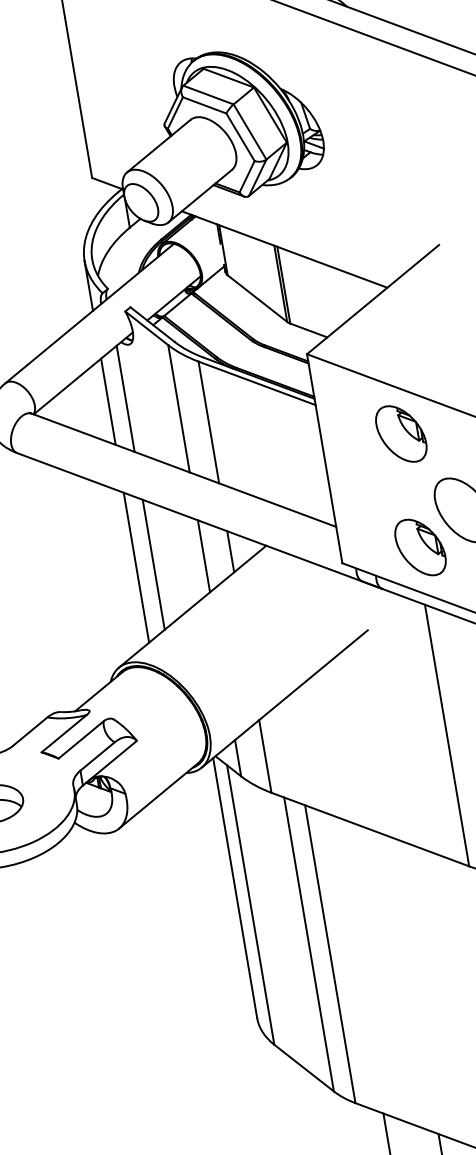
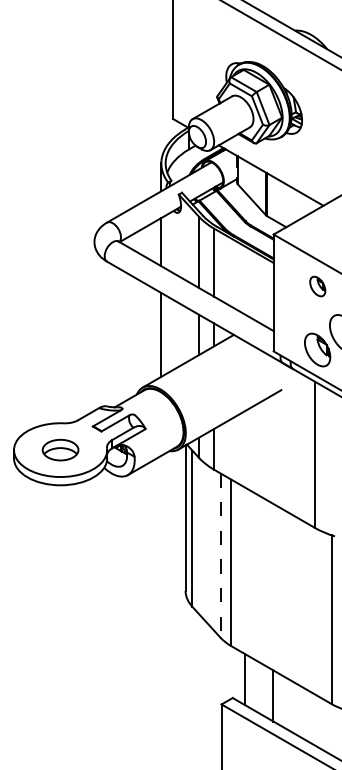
line: (126, 397) -> (171, 241), removed
part: (401, 433) -> (317, 286), size x0.6
line: (154, 563) -> (171, 334), removed
line: (309, 946) -> (220, 556), solid -> dashed

